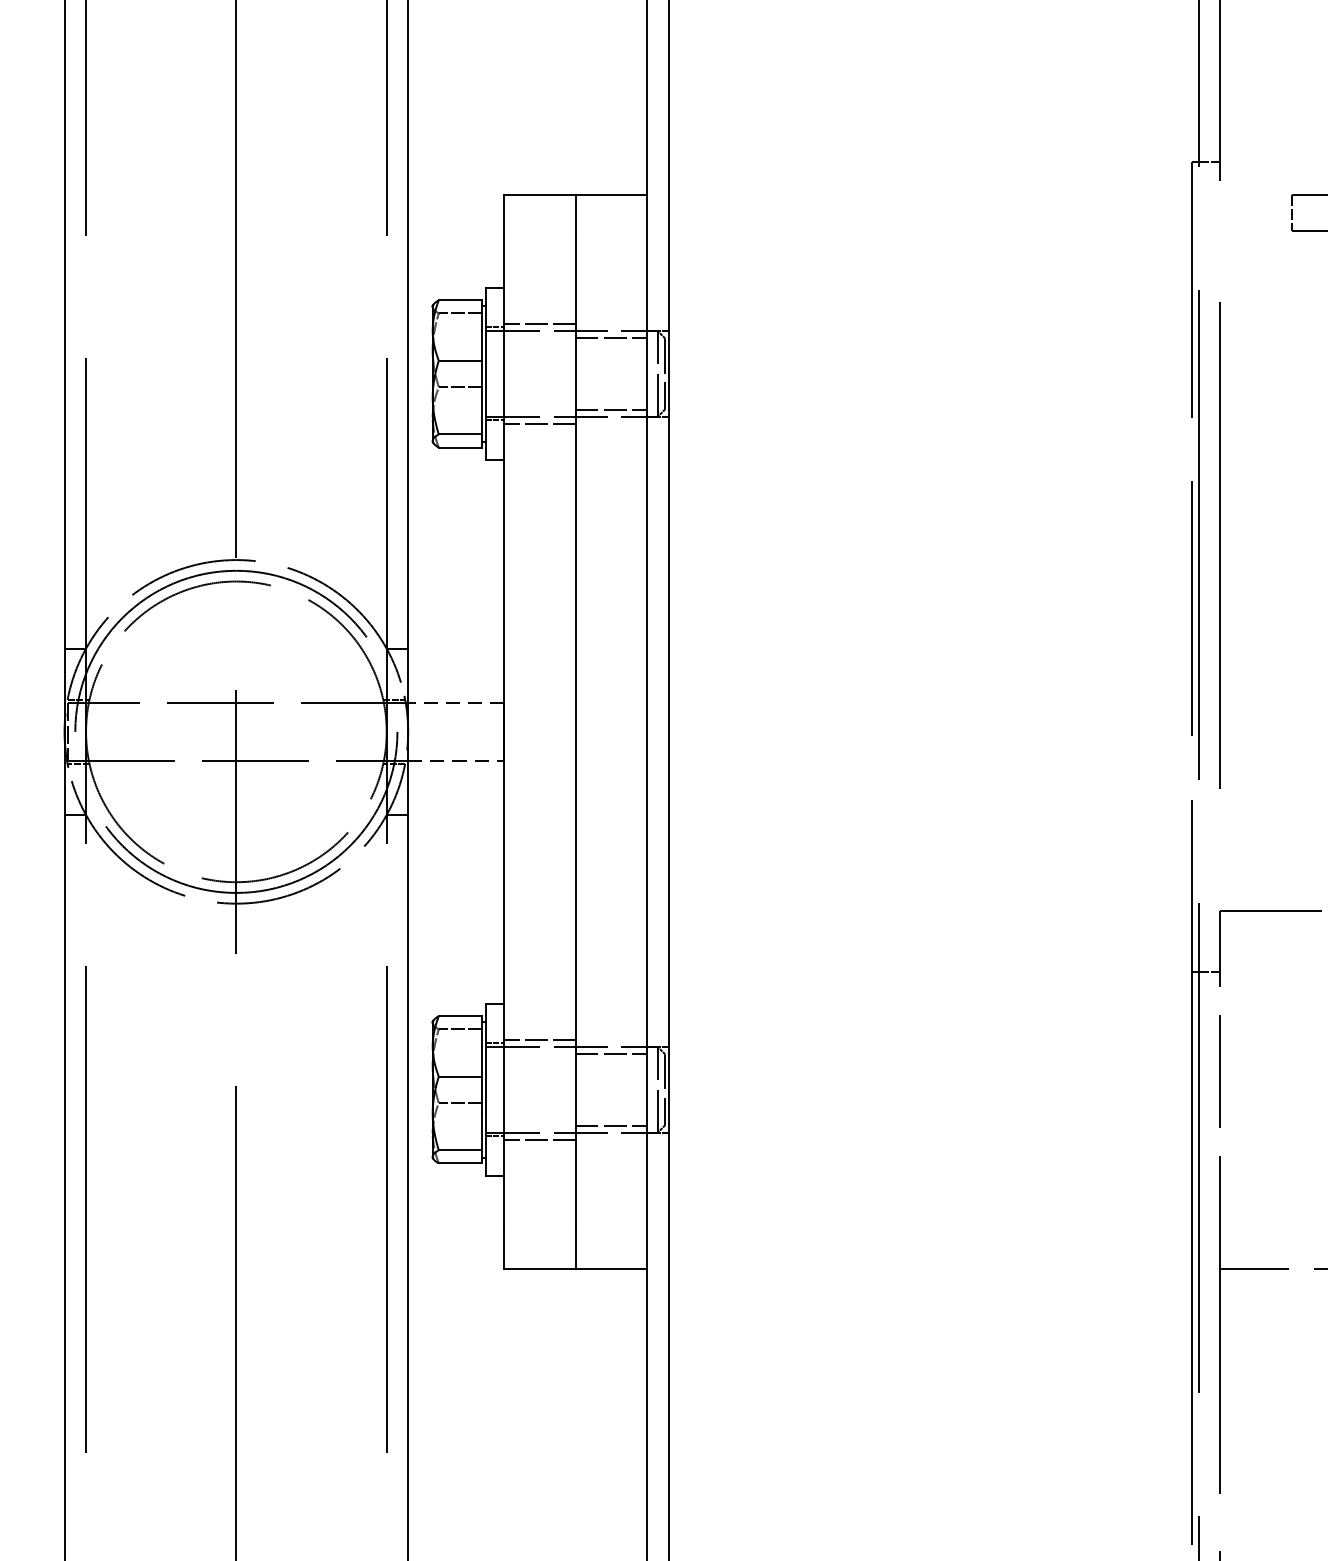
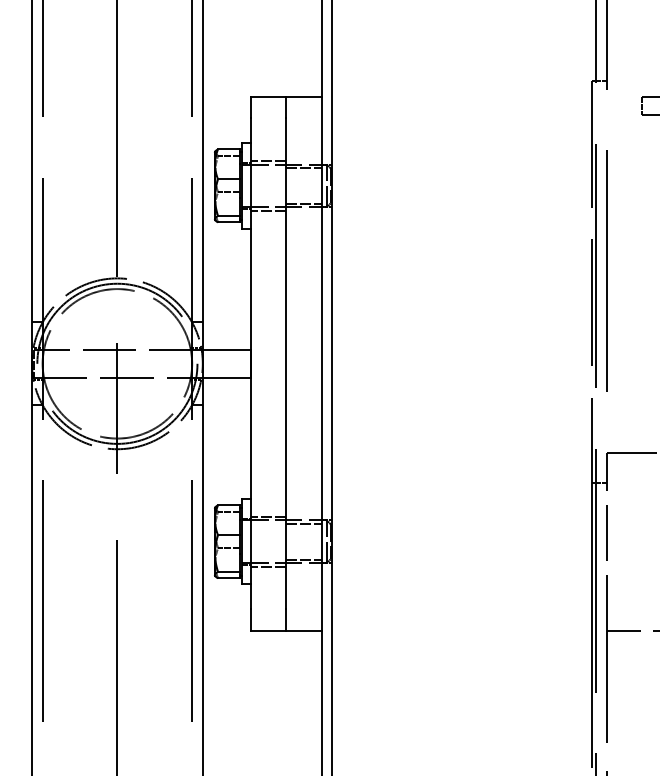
line: (455, 703) -> (226, 349), dashed -> solid
line: (455, 761) -> (226, 378), dashed -> solid

